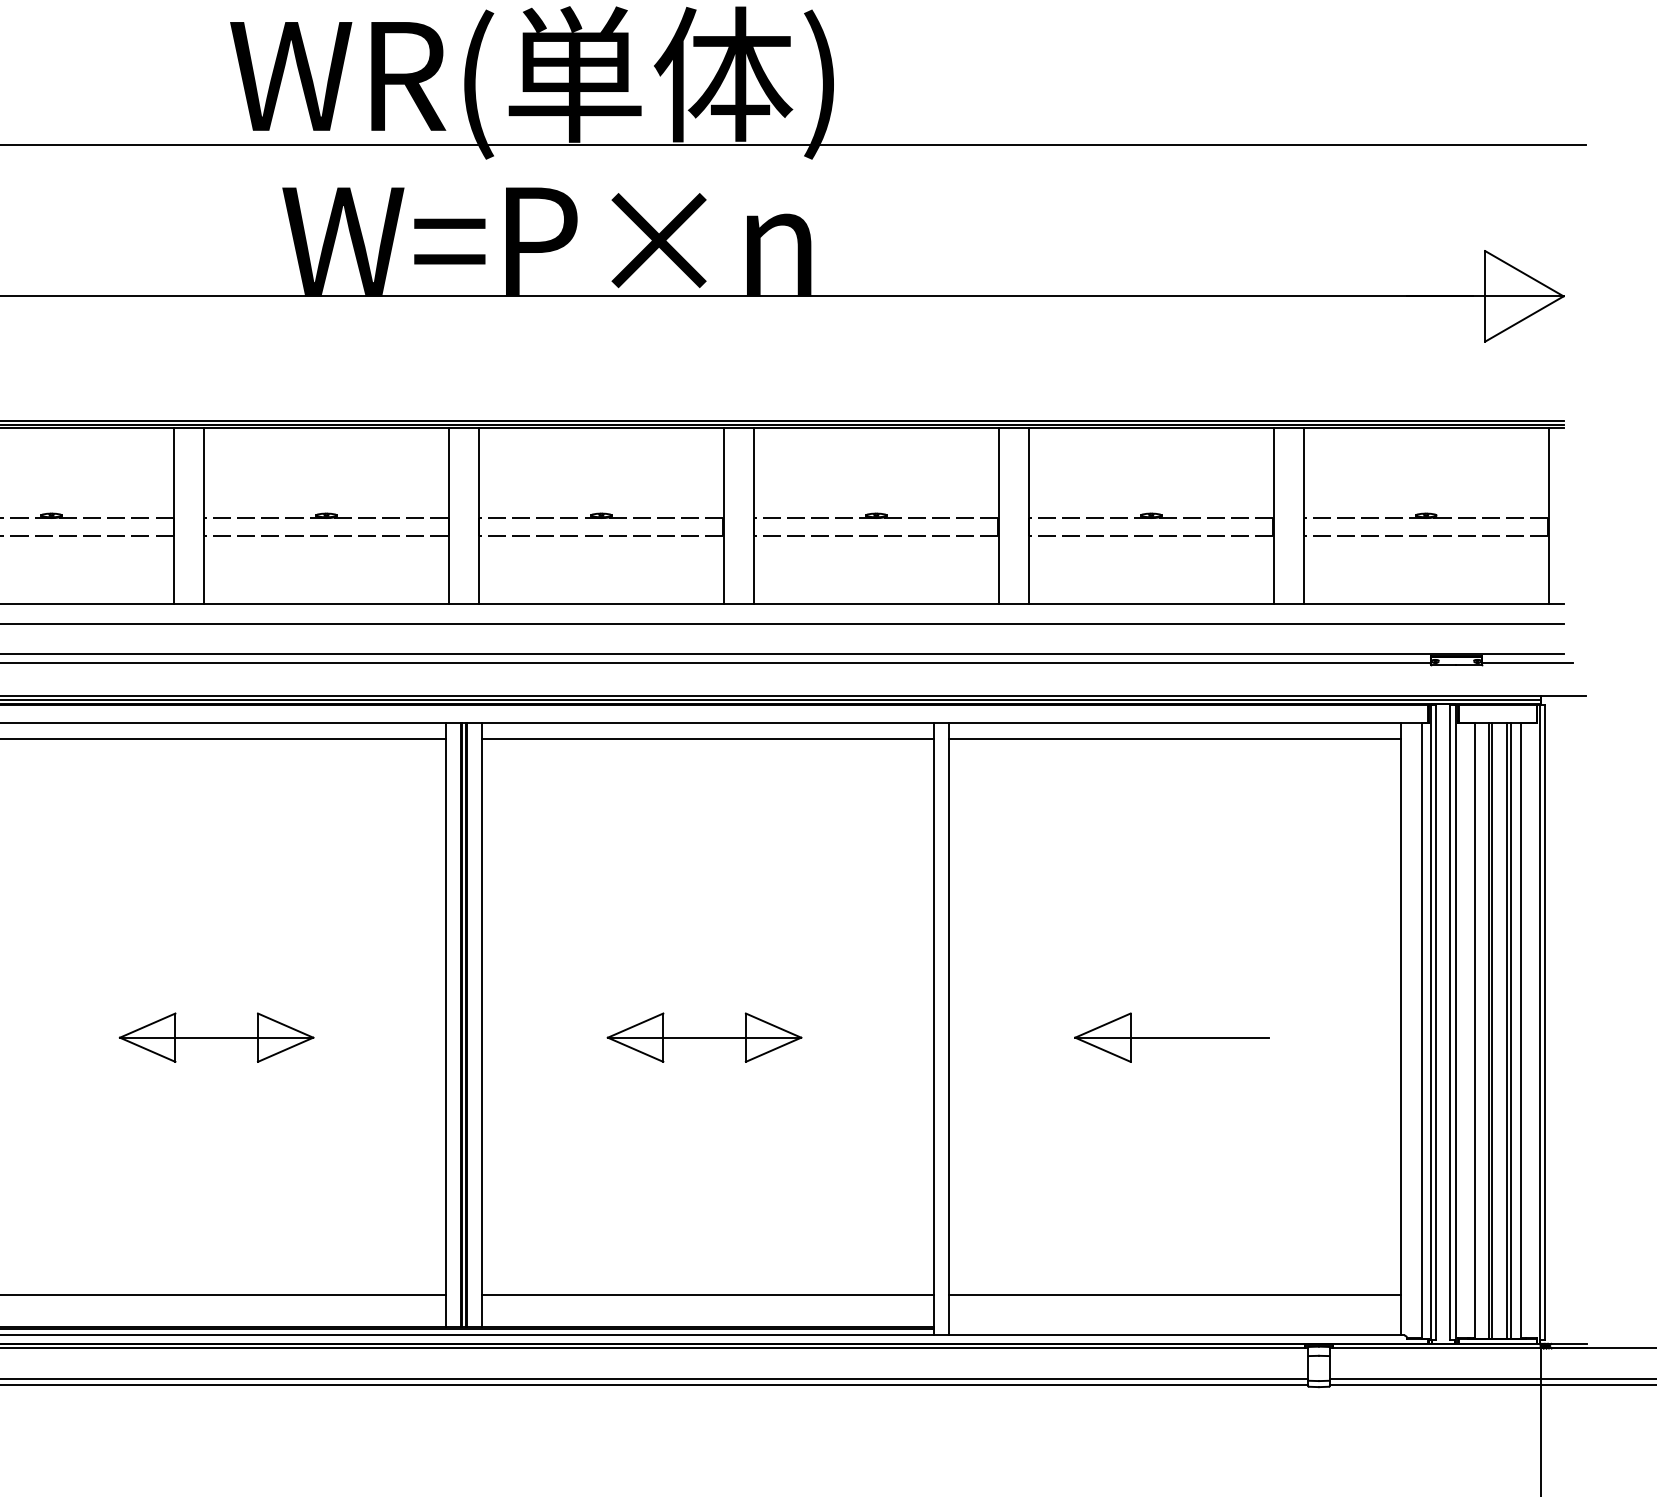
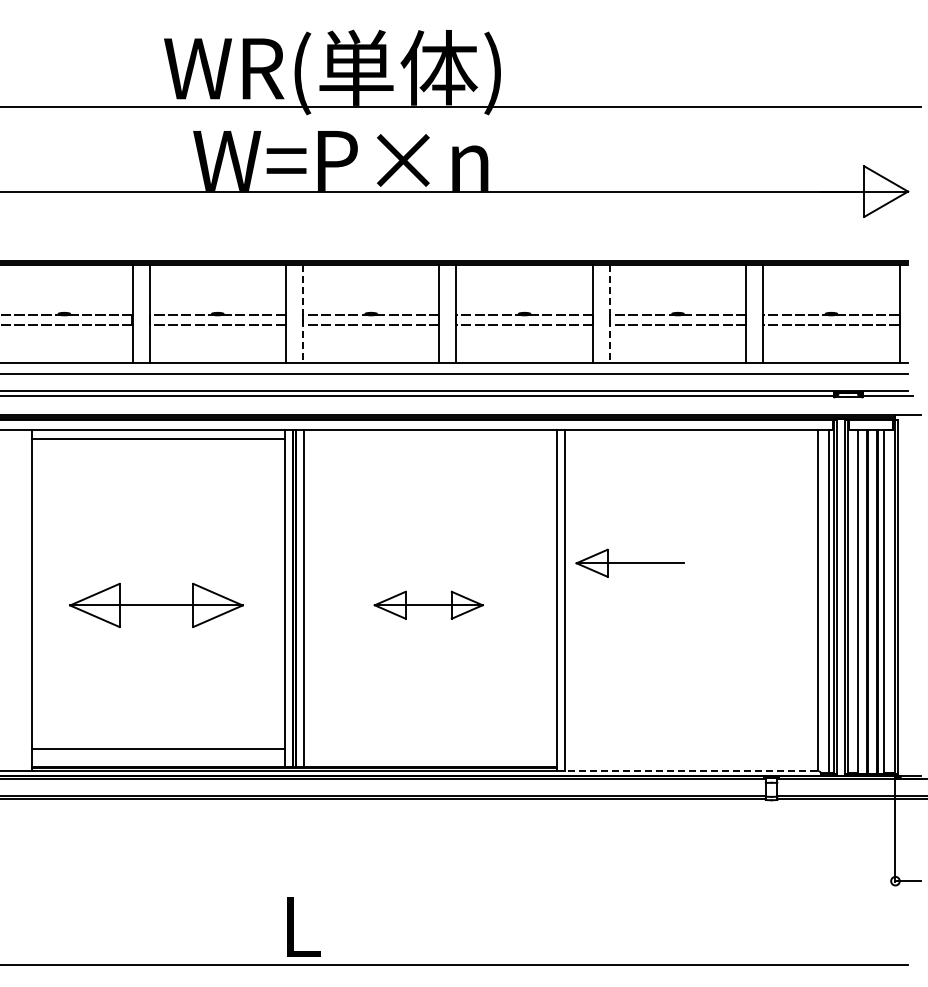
line: (478, 516) -> (302, 314), solid -> dashed
line: (1028, 516) -> (609, 314), solid -> dashed
line: (707, 738) -> (430, 438), removed
line: (1175, 738) -> (691, 438), removed
part: (216, 1036) -> (156, 604), size x1.6
part: (1170, 1036) -> (629, 562), moved
line: (707, 1296) -> (430, 749), removed
line: (1175, 1296) -> (691, 749), removed
line: (1170, 1335) -> (688, 771), solid -> dashed

